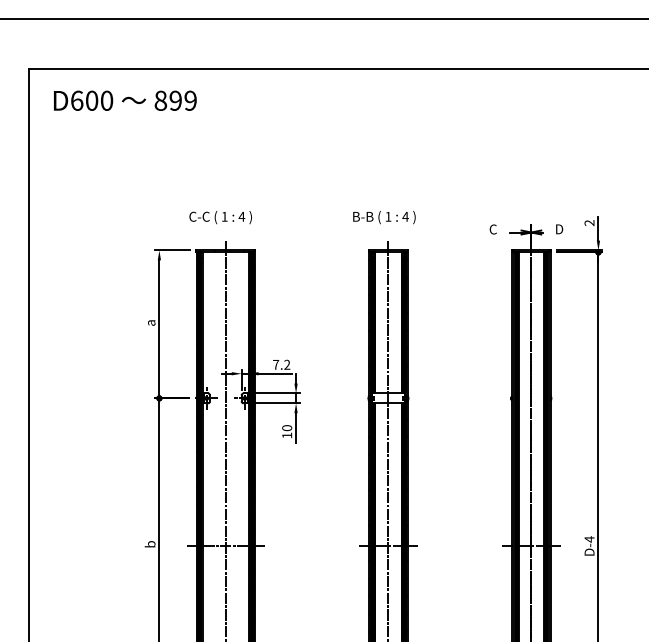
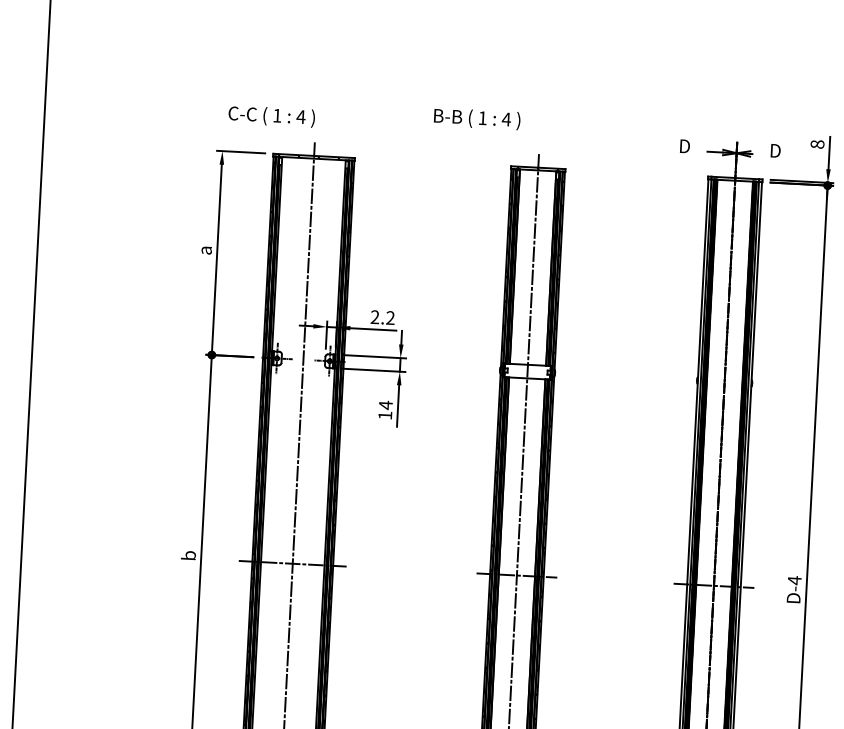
text: (220, 217) -> (271, 116), moved
text: (384, 217) -> (477, 118), moved
text: (589, 223) -> (817, 145), 2 -> 8
text: (493, 229) -> (684, 146), C -> D
text: (276, 364) -> (375, 316), 7.2 -> 2.2
text: (287, 427) -> (386, 404), 10 -> 14

